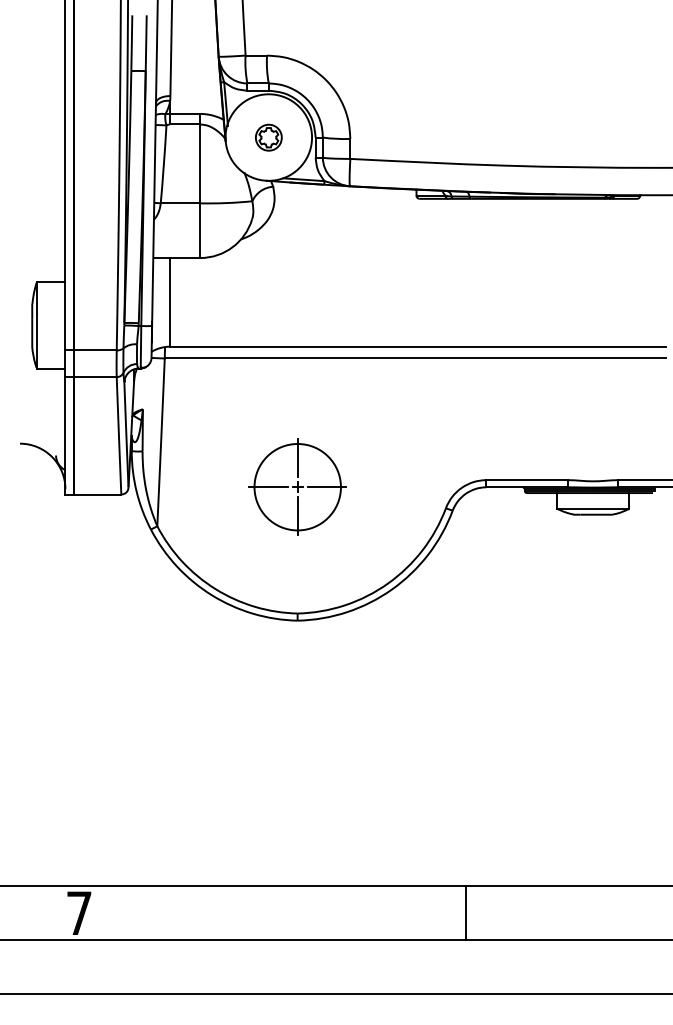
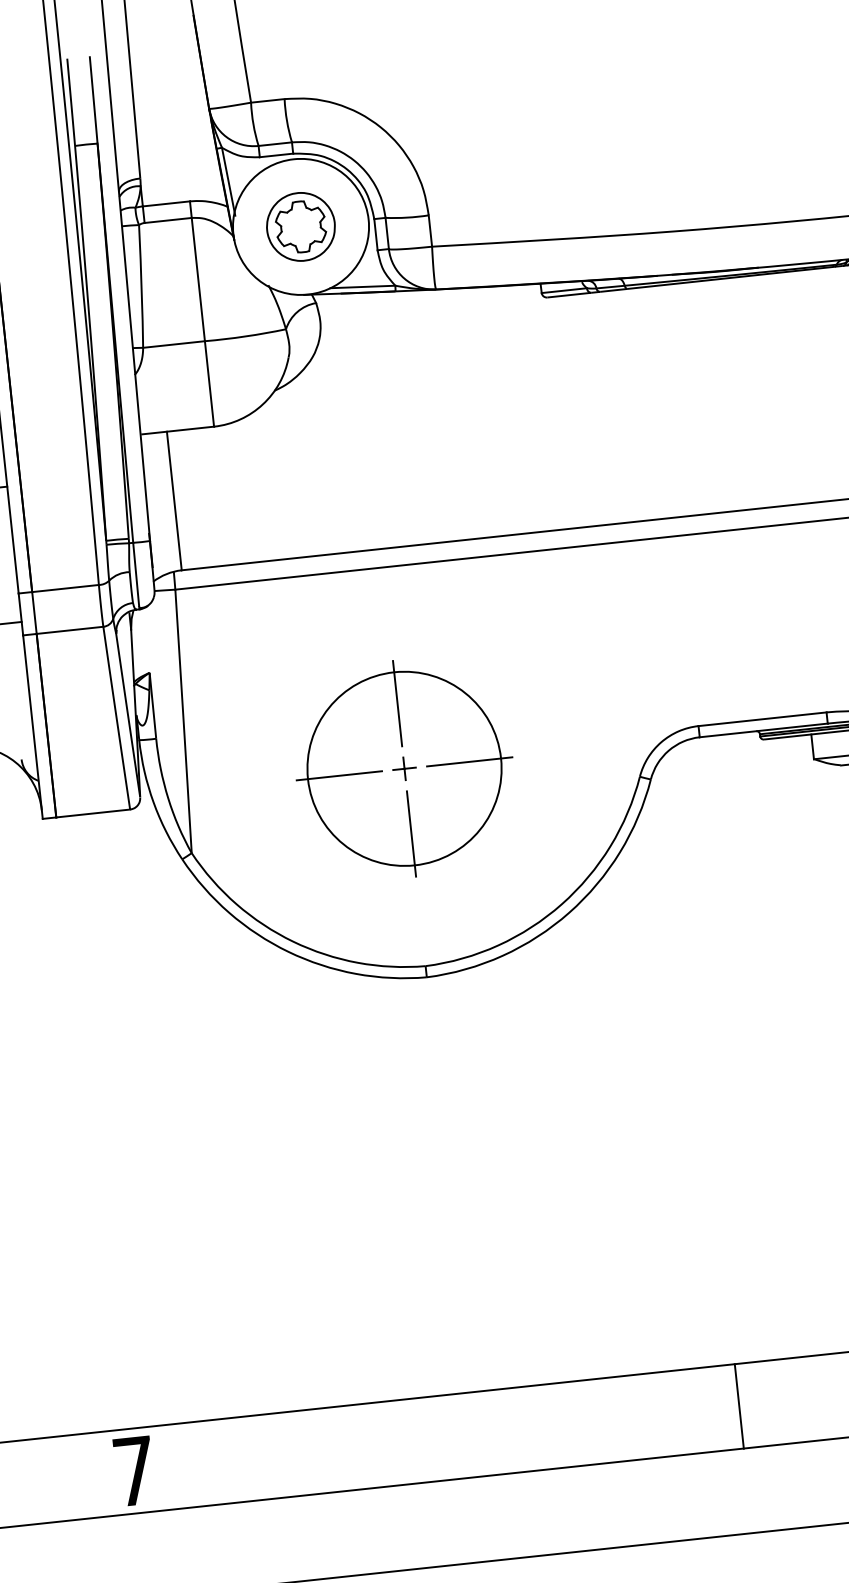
part: (268, 137) -> (300, 226), size x1.67
part: (297, 486) -> (404, 767), size x1.43

